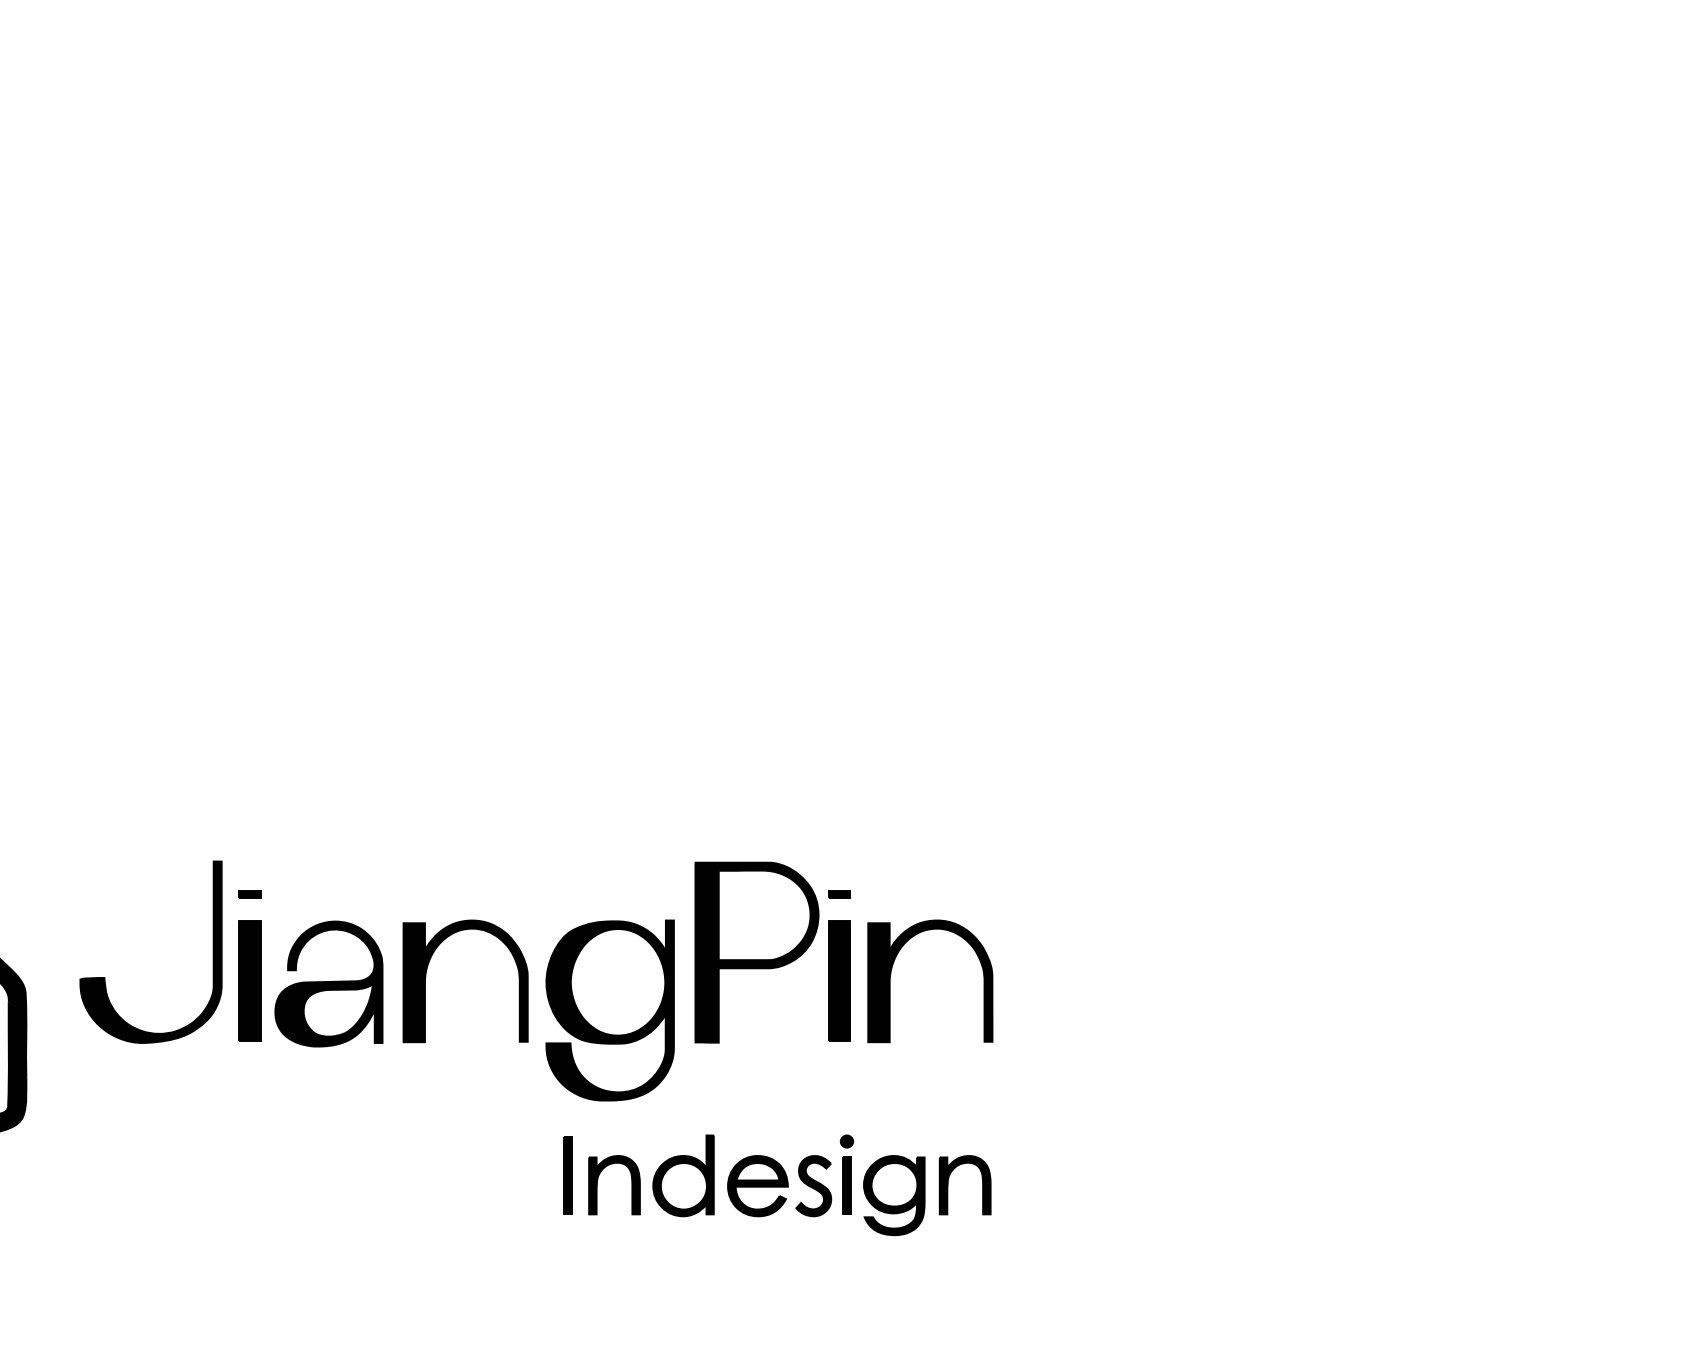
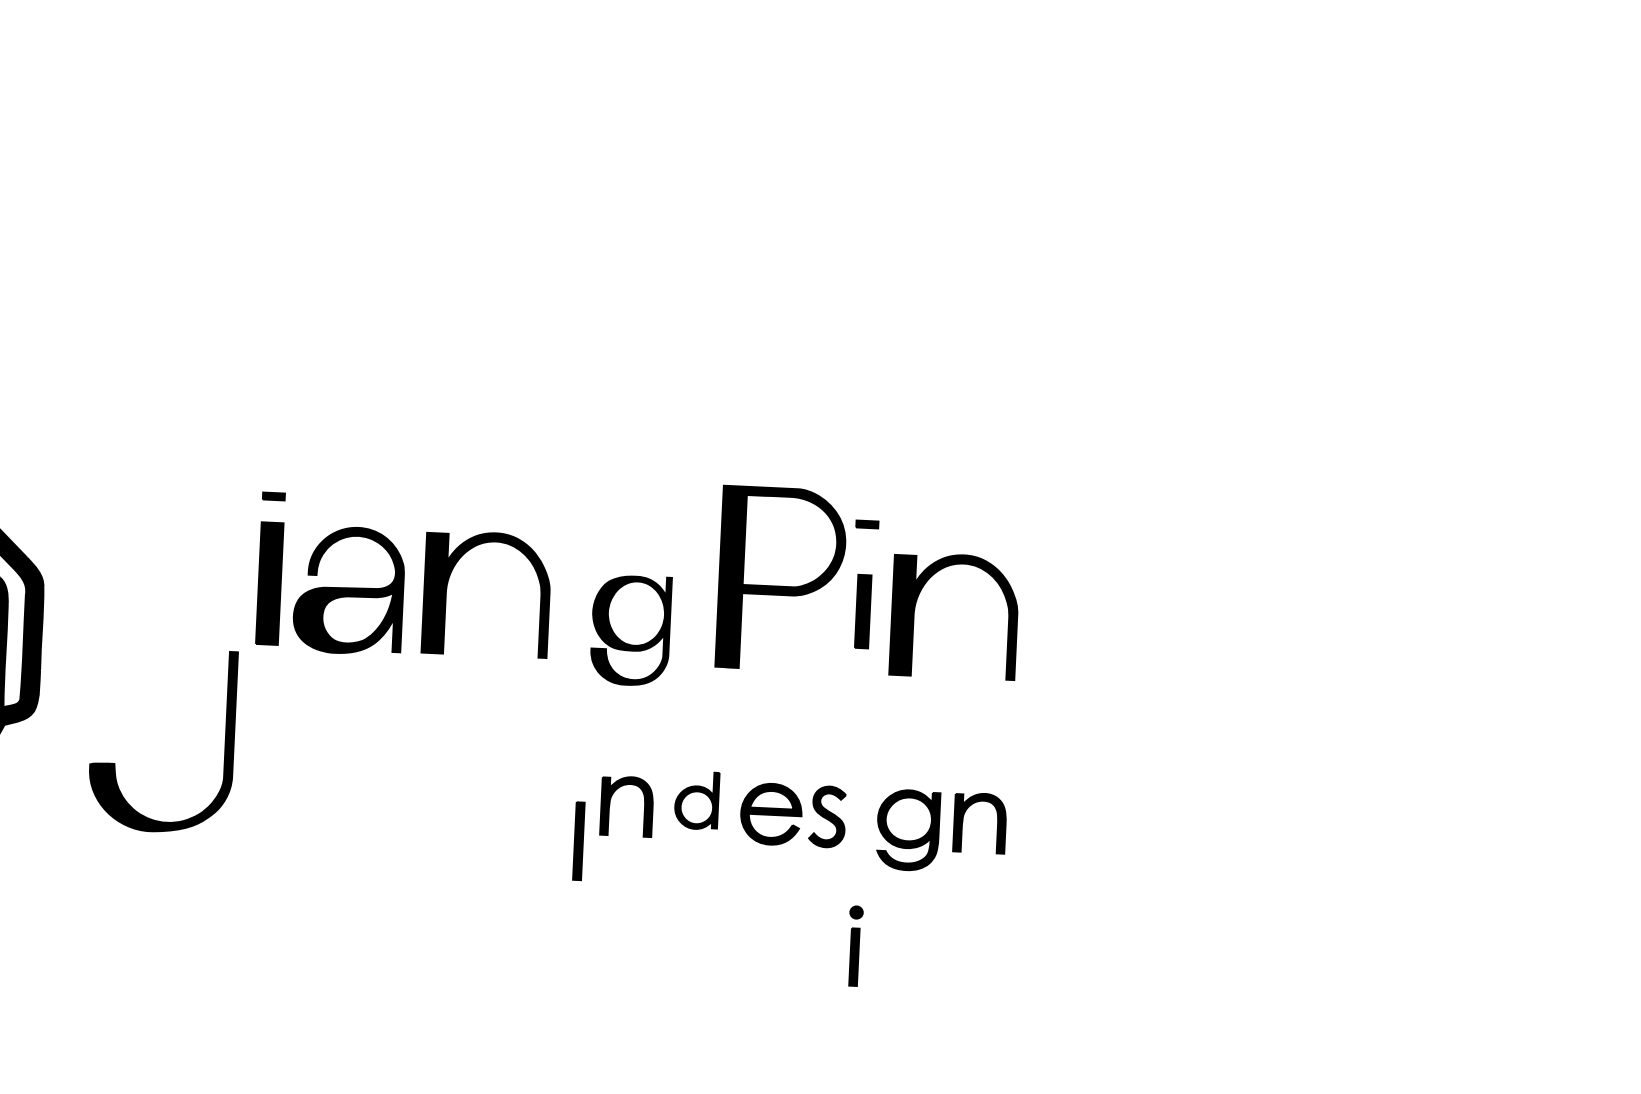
part: (105, 977) -> (115, 763), moved
part: (839, 980) -> (863, 611), size x0.6
part: (609, 1010) -> (630, 630), size x0.6
part: (846, 1174) -> (854, 945), moved
part: (567, 1175) -> (577, 840), moved
part: (683, 1175) -> (696, 800), size x0.7

